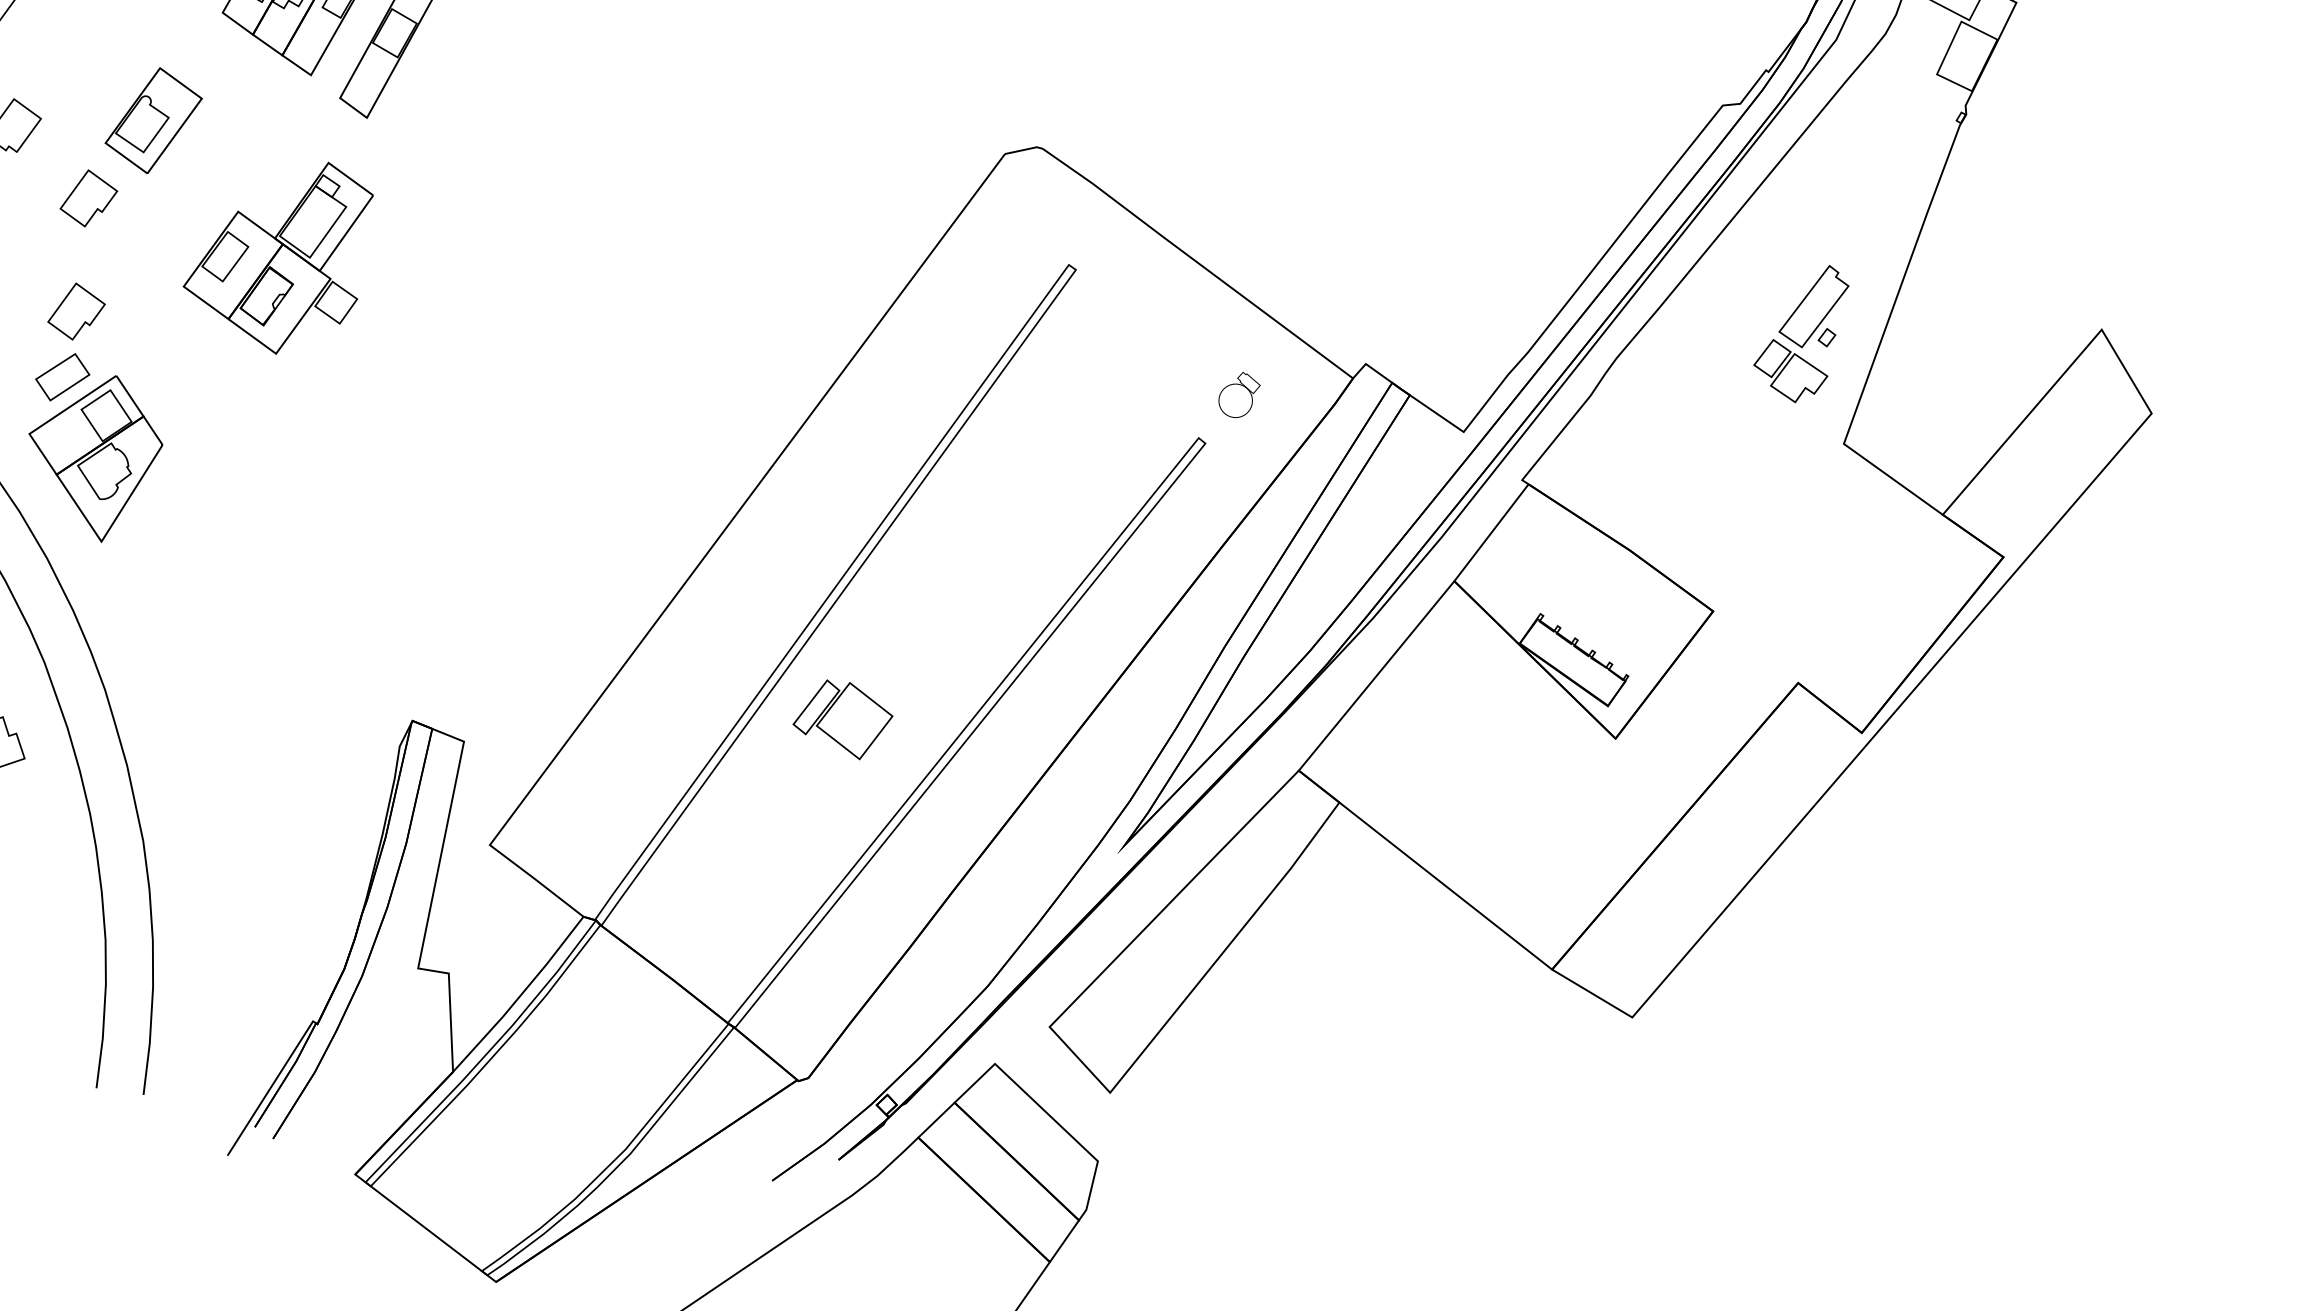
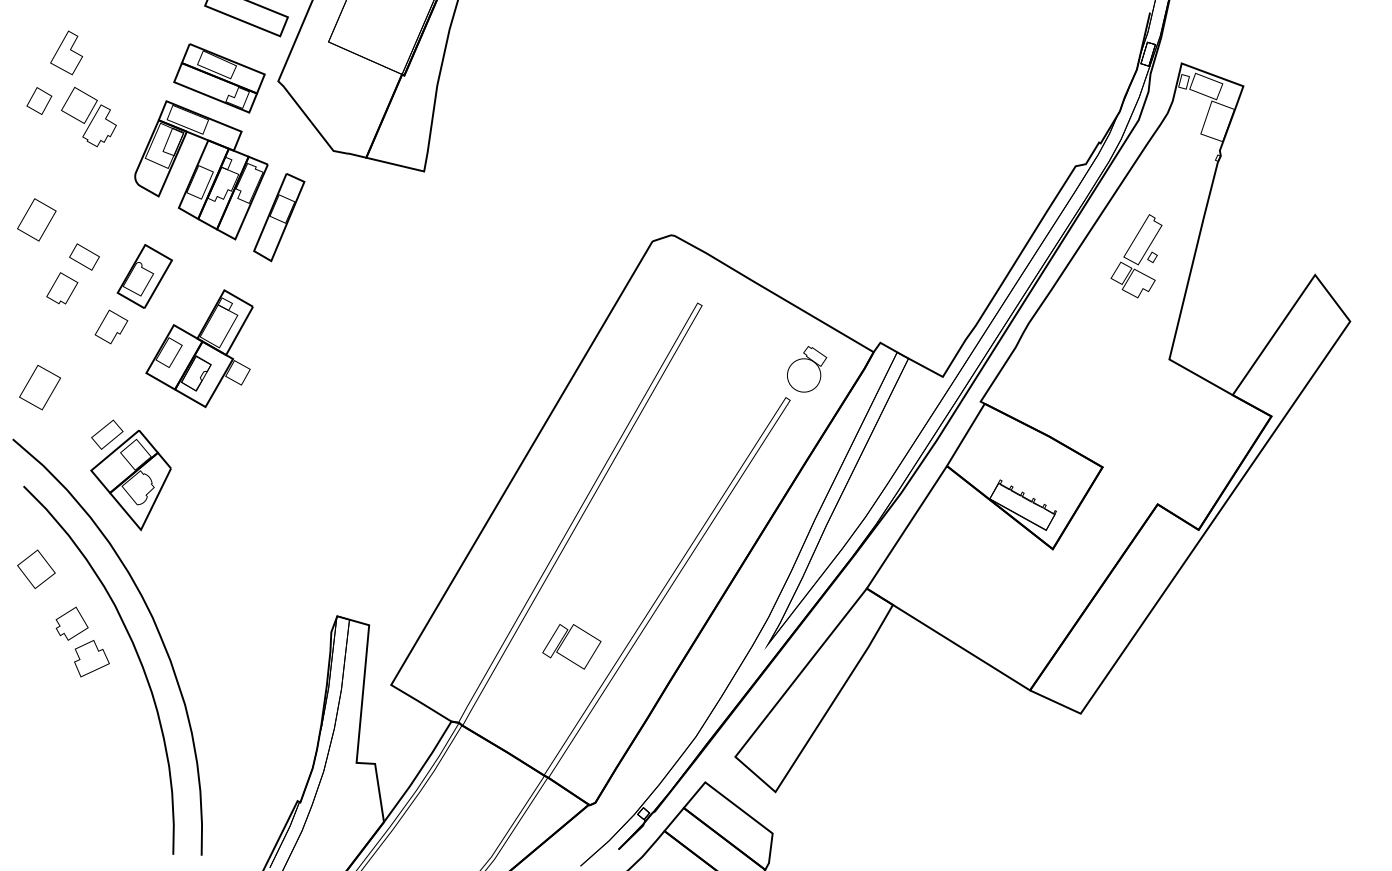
part: (56, 76) -> (84, 256), added
part: (276, 255) -> (199, 348), moved
part: (76, 311) -> (111, 394), removed
part: (1800, 333) -> (1136, 256), moved
part: (1239, 395) -> (807, 369), size x1.67
part: (842, 719) -> (571, 646), moved

